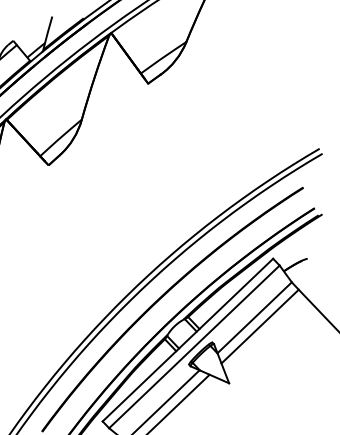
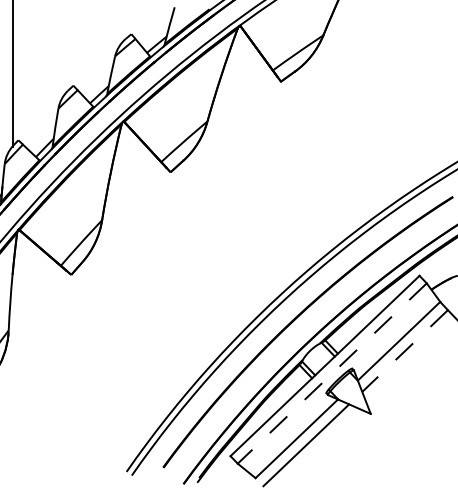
line: (259, 327) -> (404, 351), solid -> dashed
line: (194, 346) -> (332, 373), solid -> dashed

